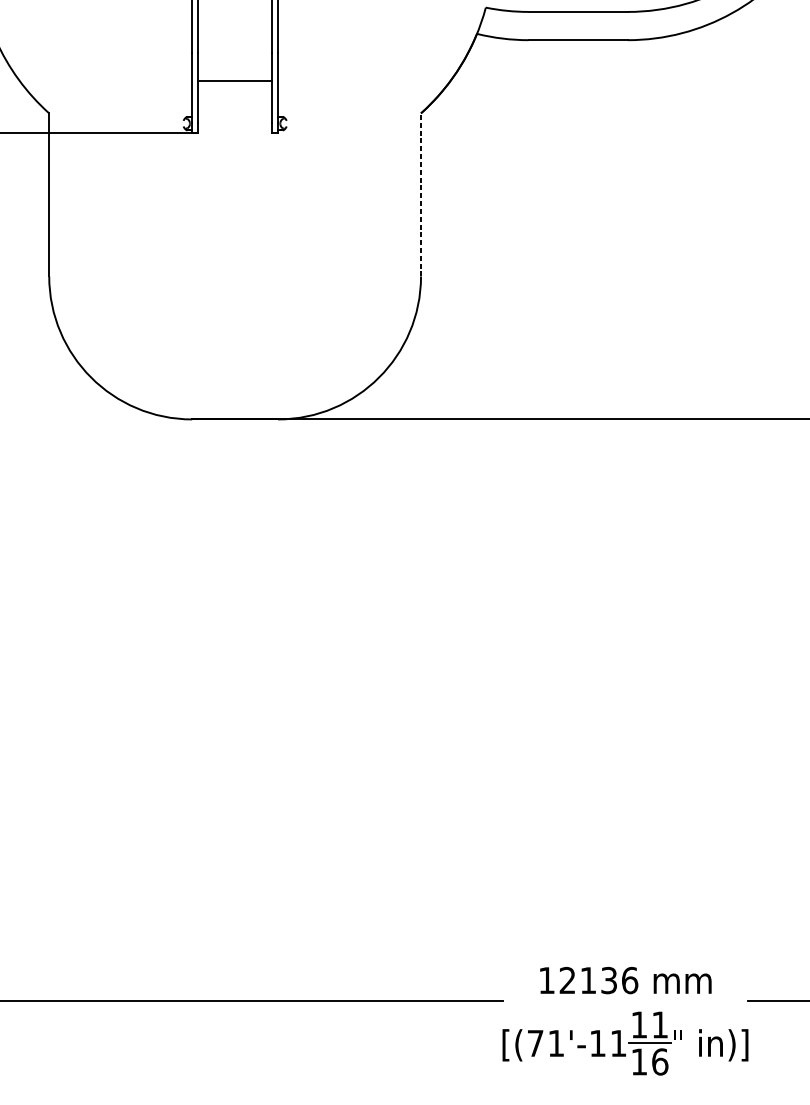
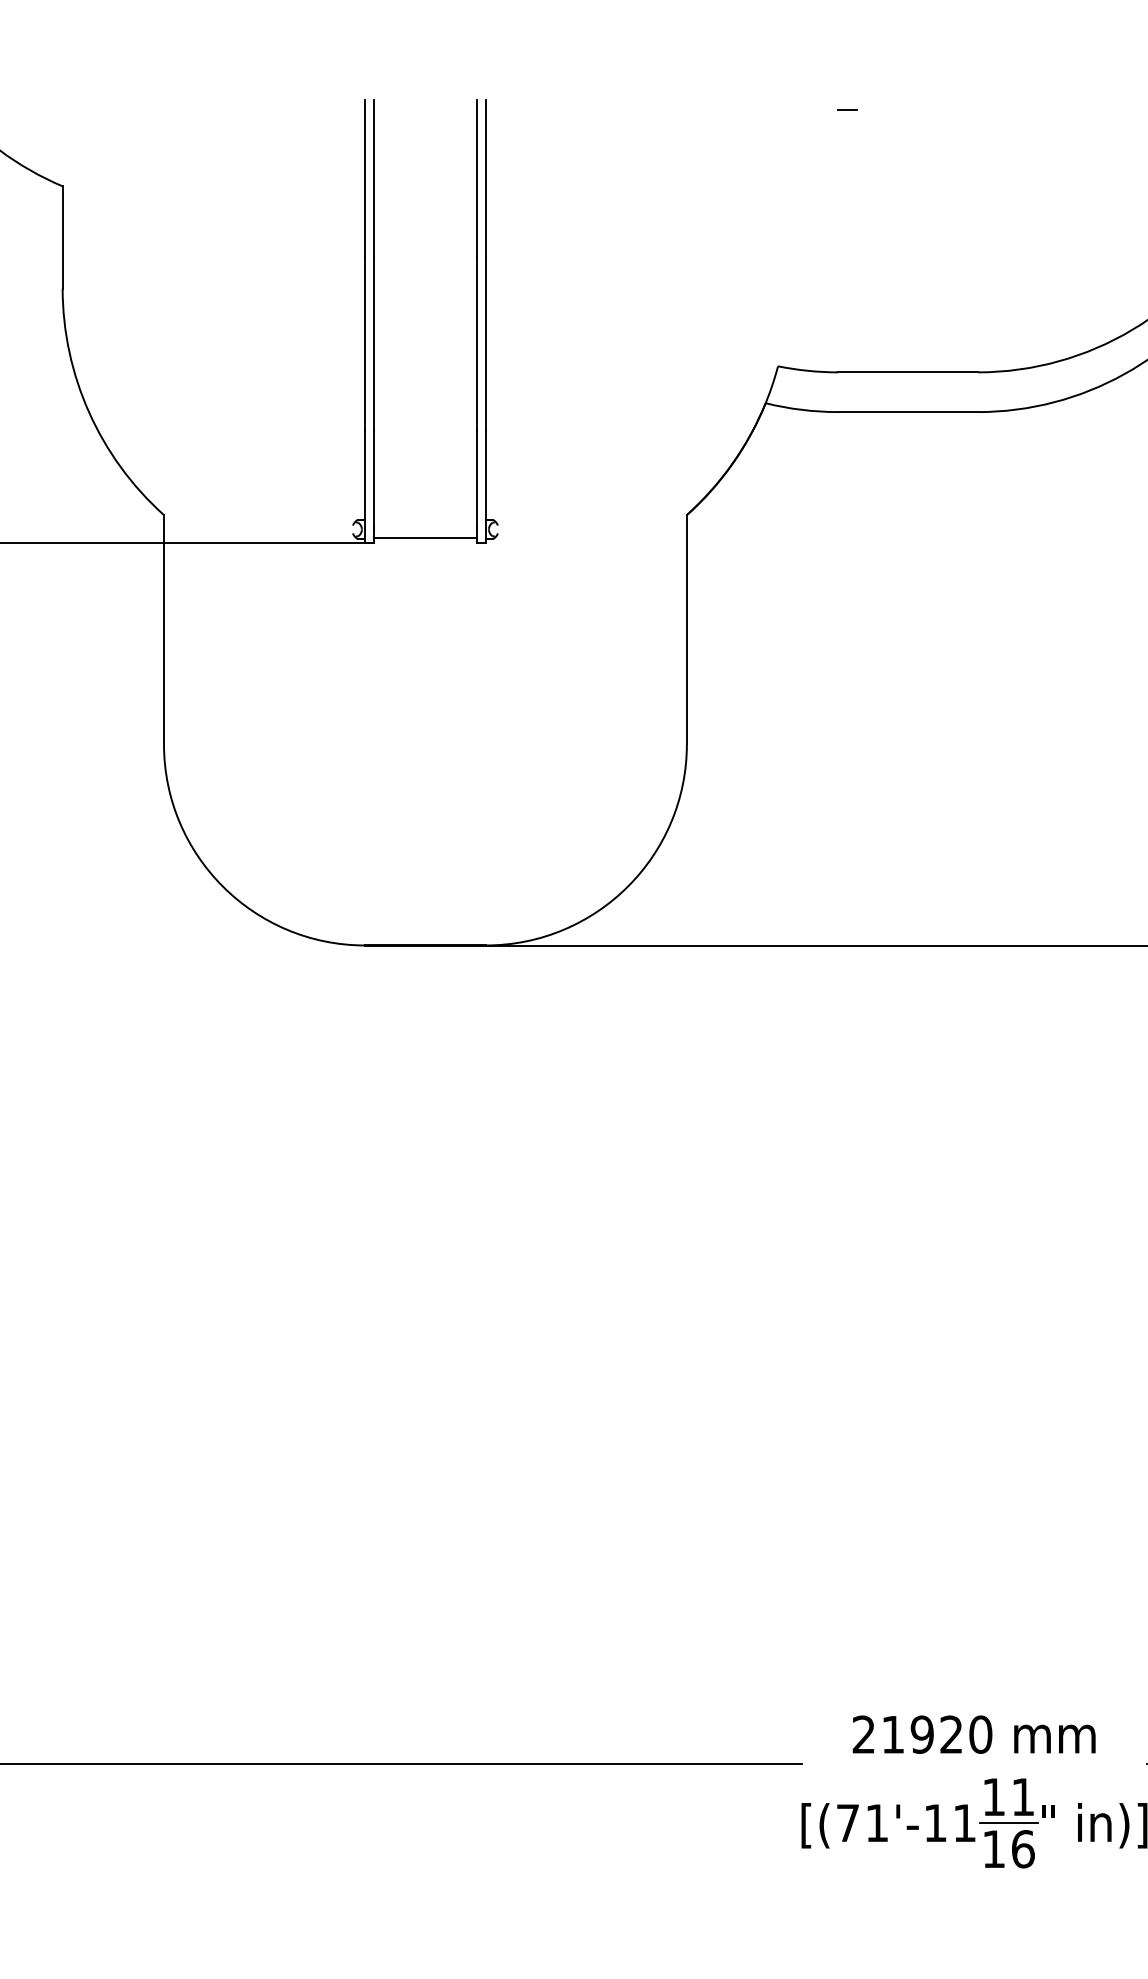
line: (235, 81) -> (425, 538), moved
line: (420, 194) -> (686, 629), dashed -> solid
text: (588, 980) -> (922, 1734), 12136 -> 21920

